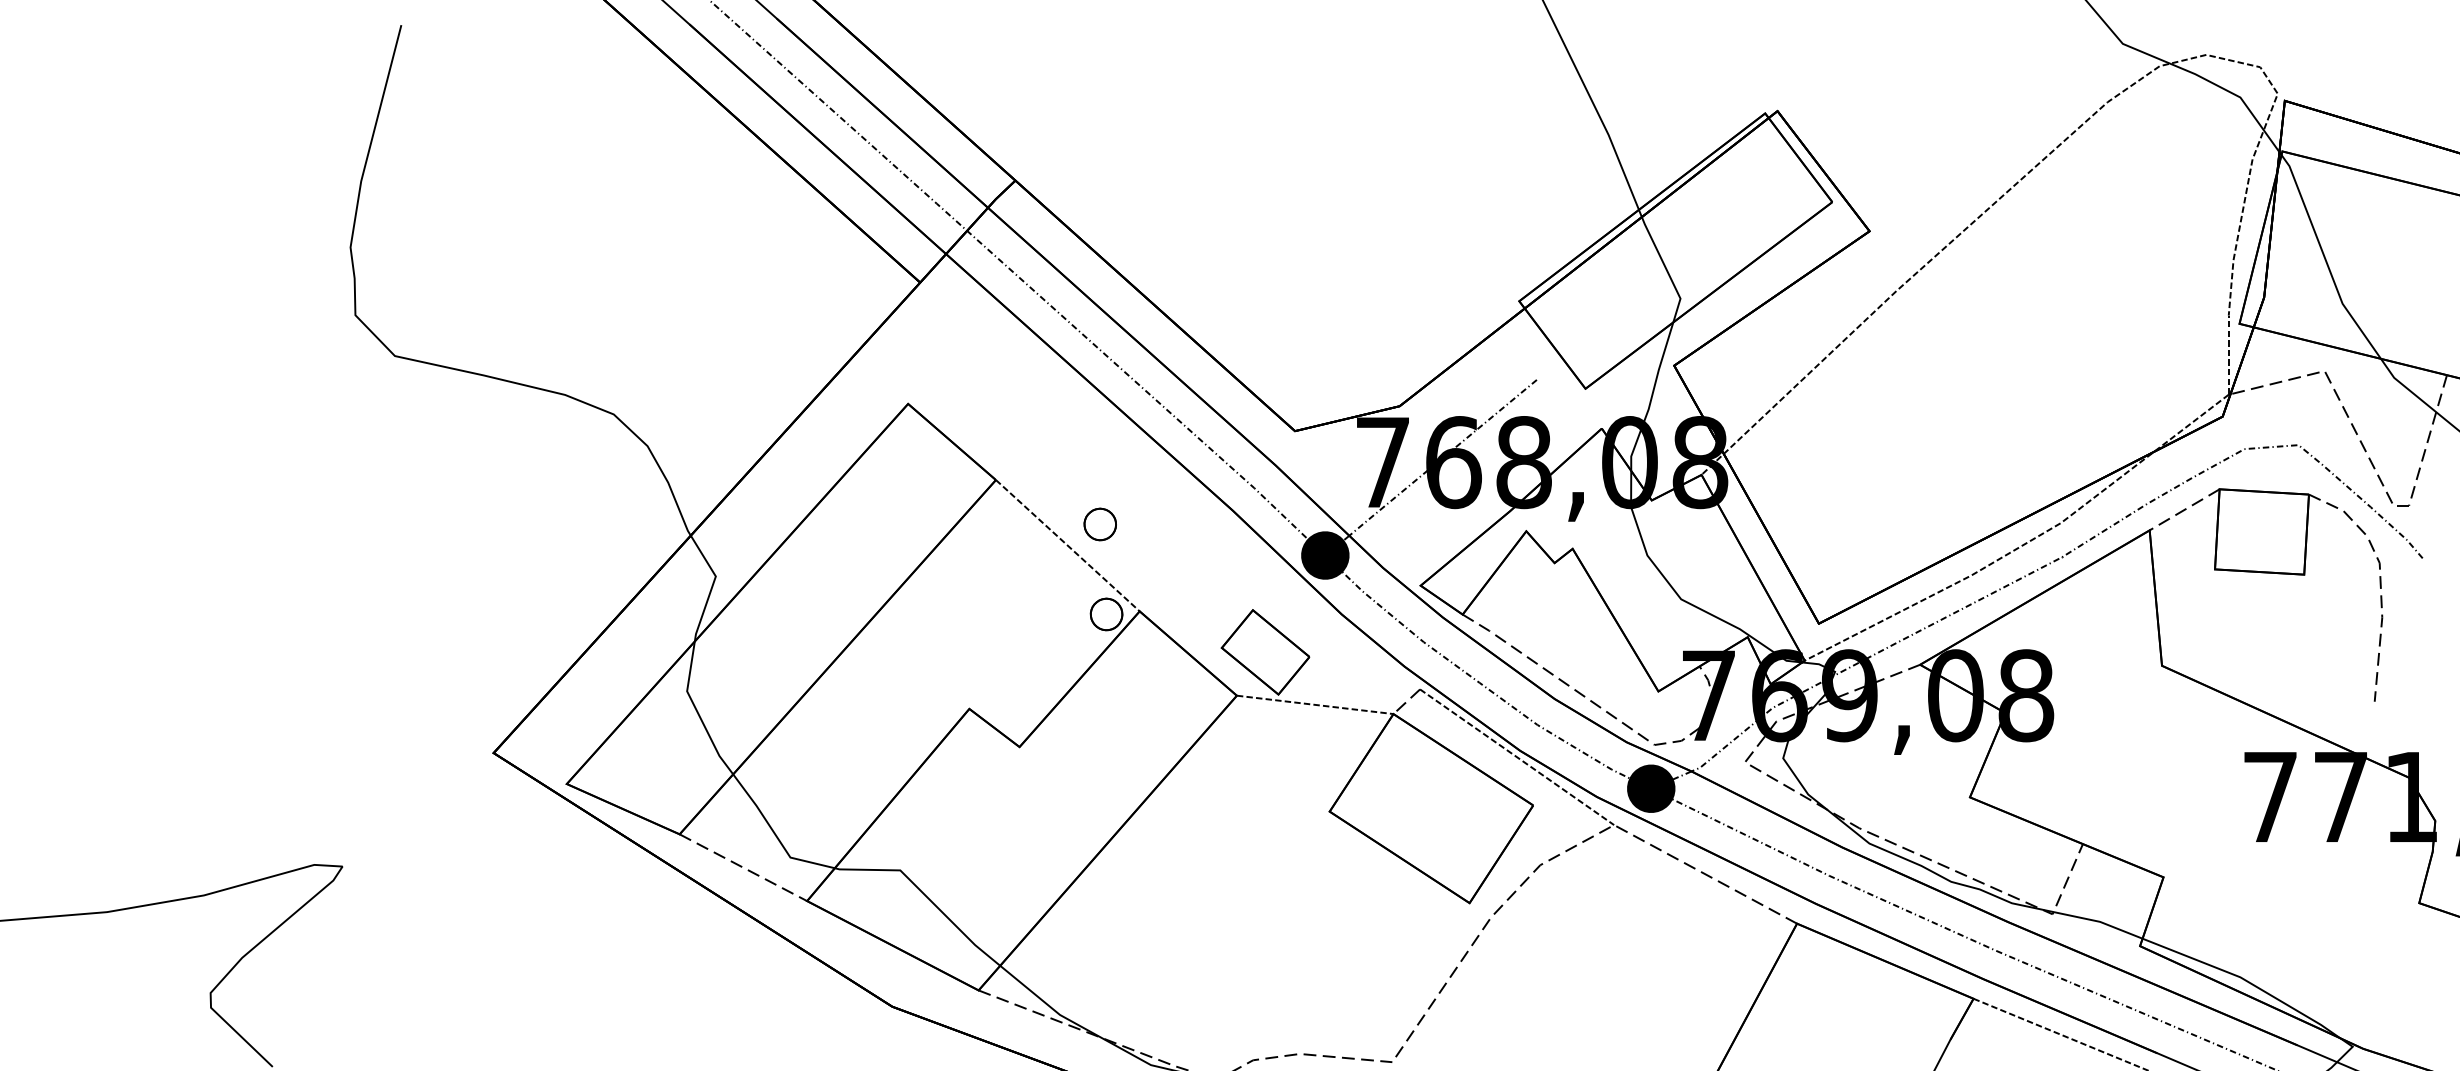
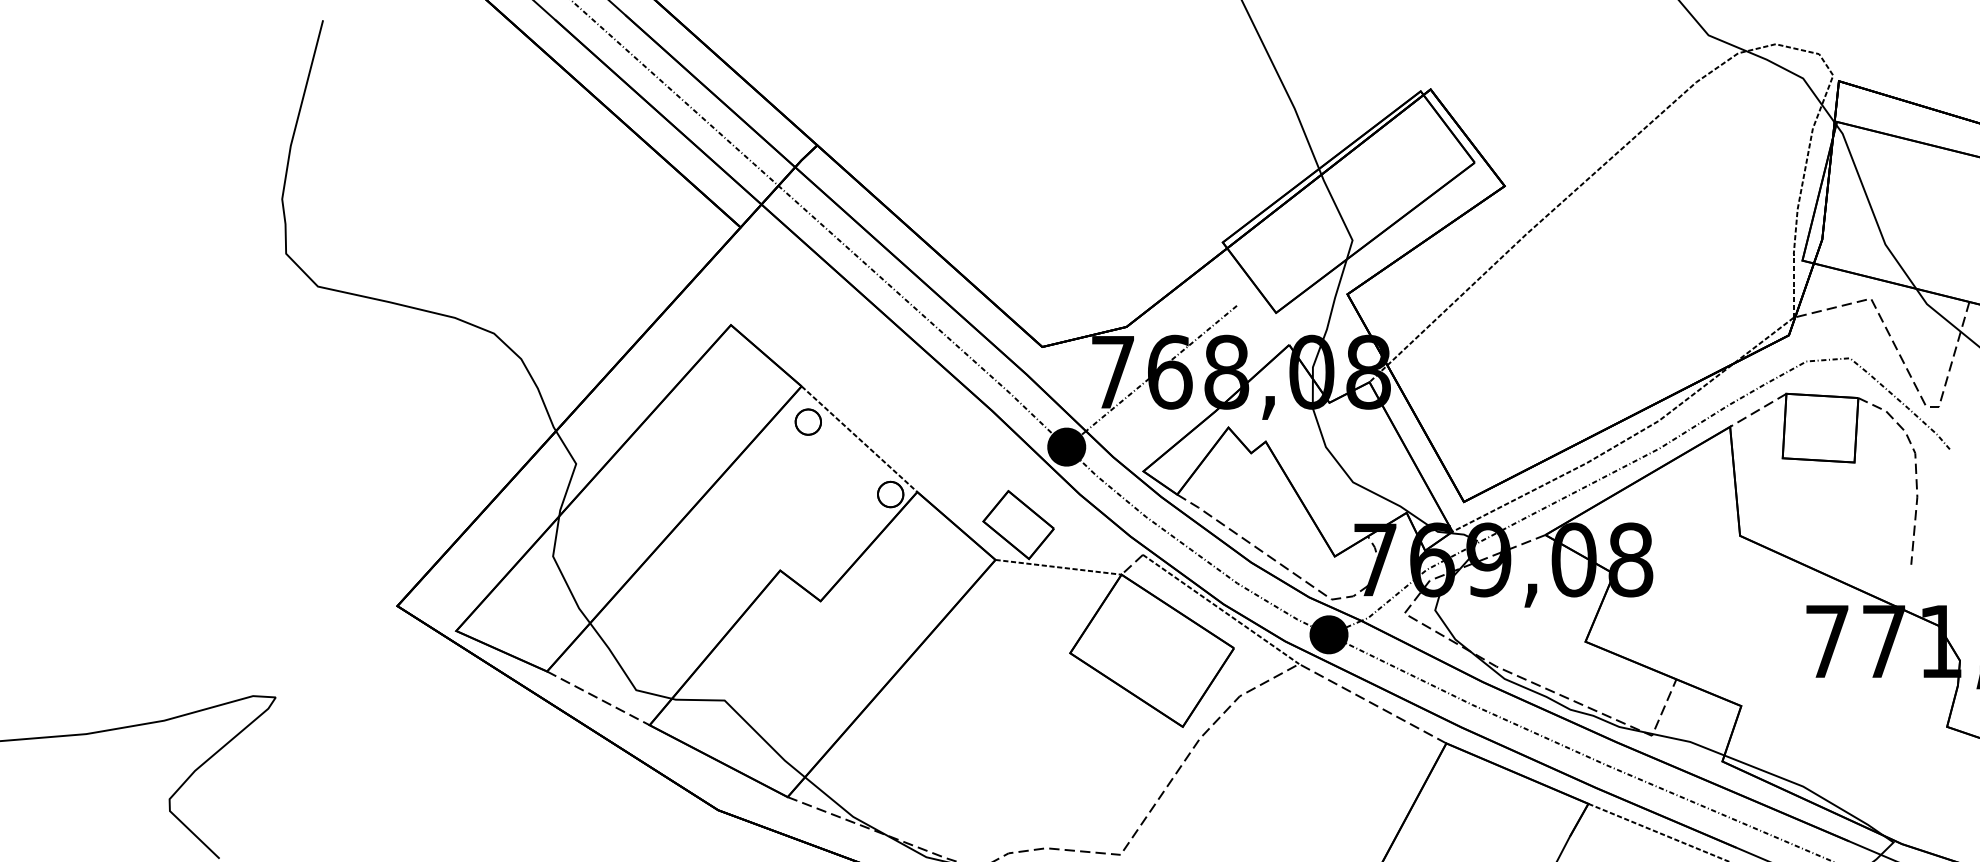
part: (1099, 524) -> (807, 422), moved

